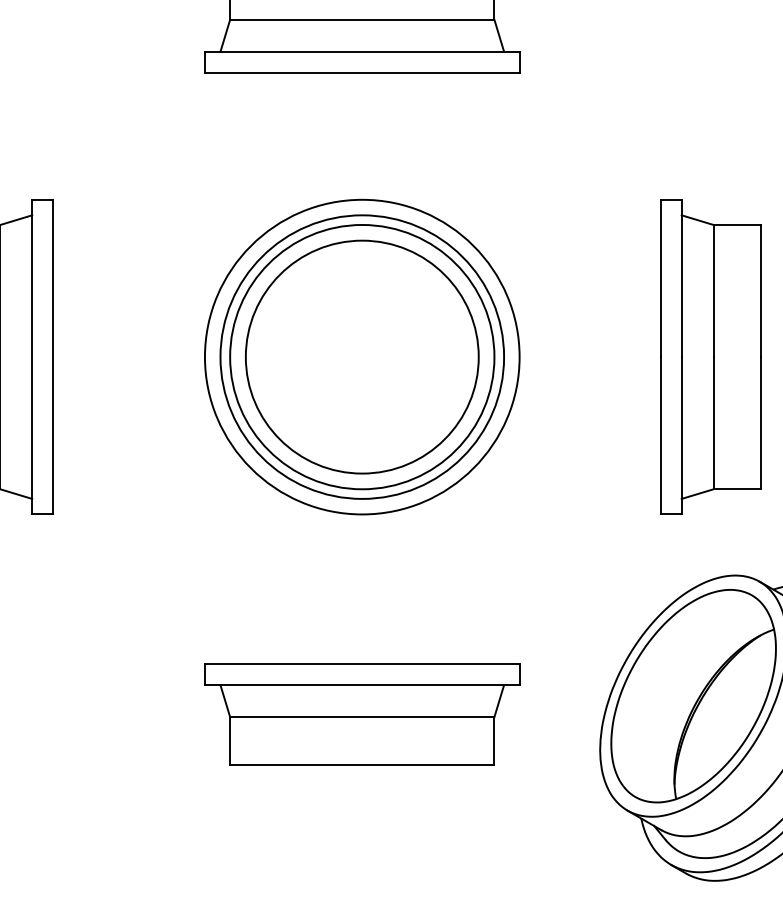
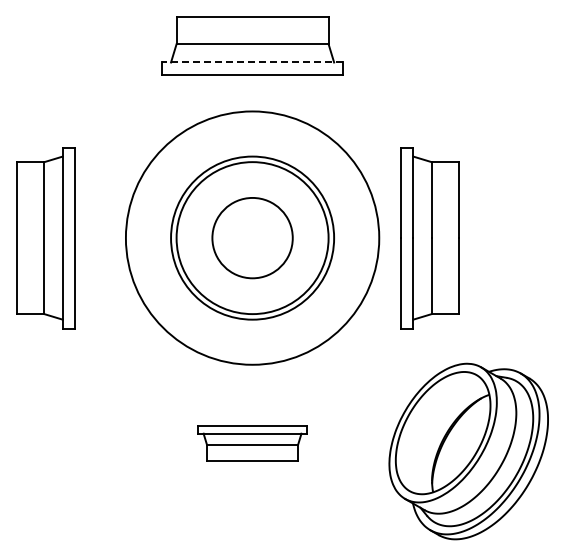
line: (362, 51) -> (252, 62), solid -> dashed
circle: (362, 356) -> (252, 237), size x1.4
circle: (362, 357) -> (252, 238), size x0.6
part: (709, 357) -> (429, 238), moved
part: (362, 714) -> (252, 443), size x0.6

